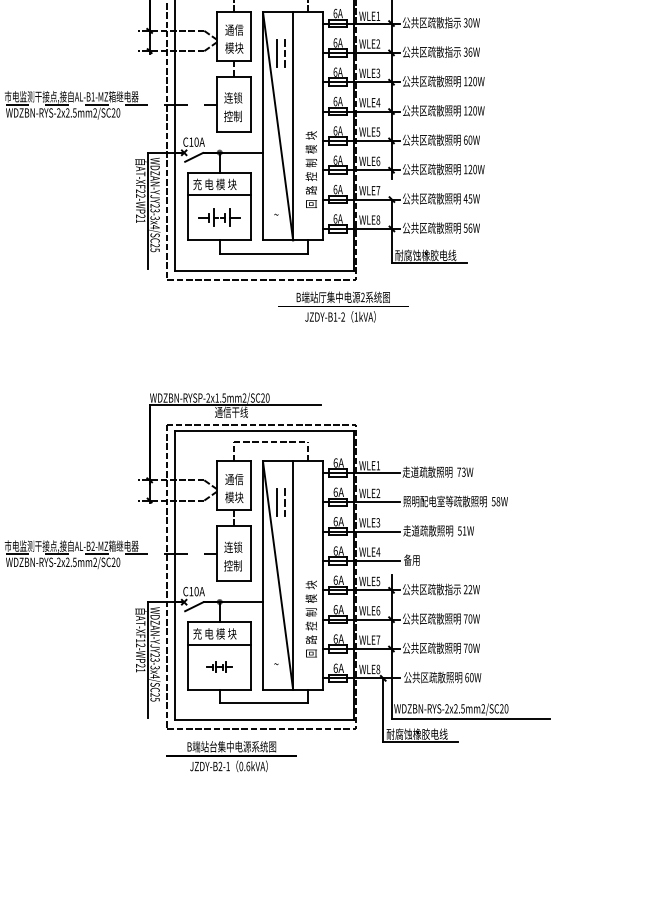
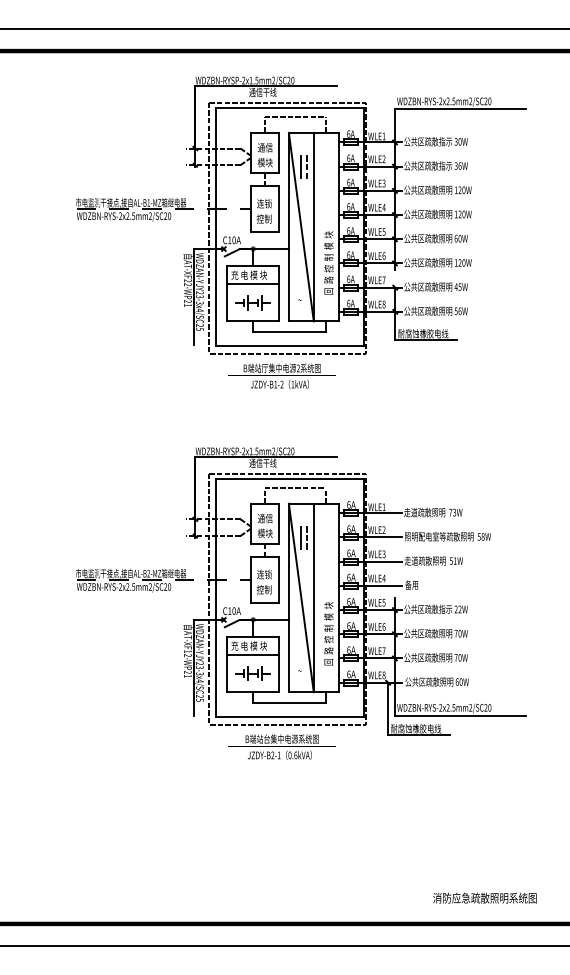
text: (342, 307) -> (281, 376), moved
part: (218, 667) -> (252, 673), size x1.67
text: (230, 755) -> (281, 746), moved

